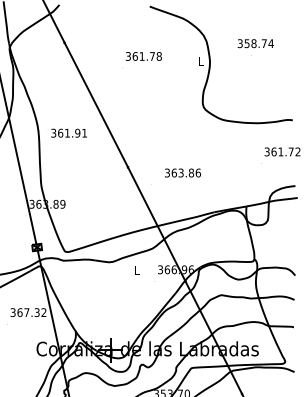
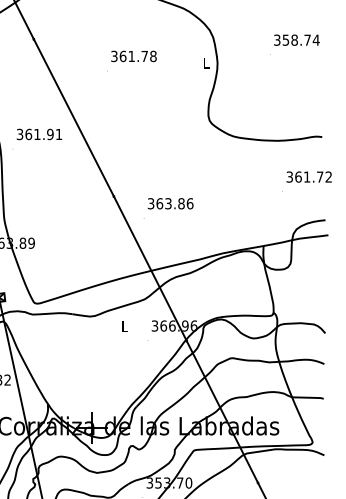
text: (255, 43) -> (296, 40), moved
text: (68, 132) -> (38, 133), moved
text: (182, 172) -> (170, 203), moved

